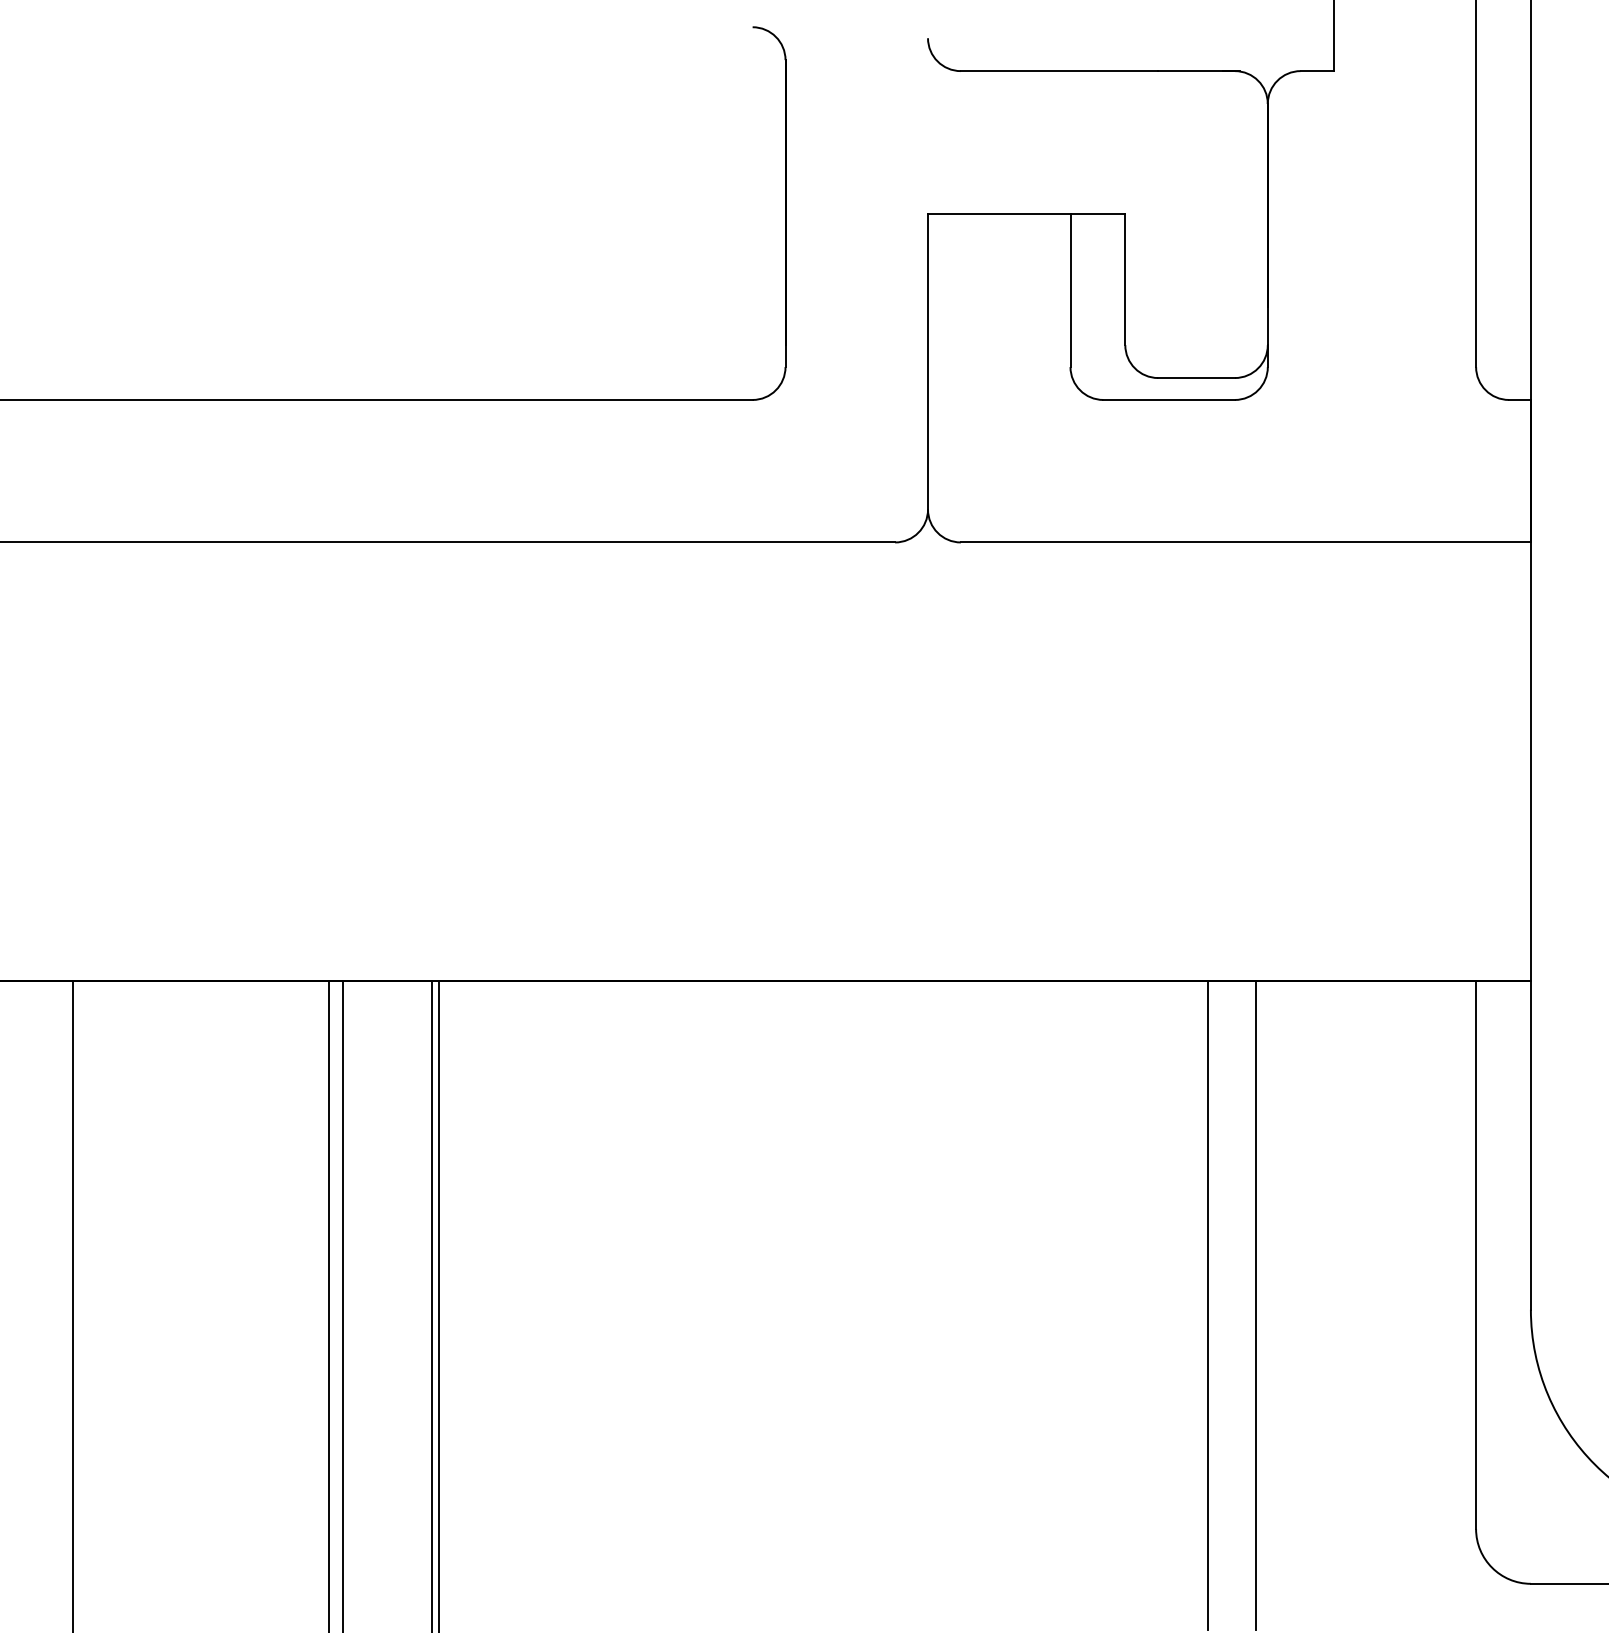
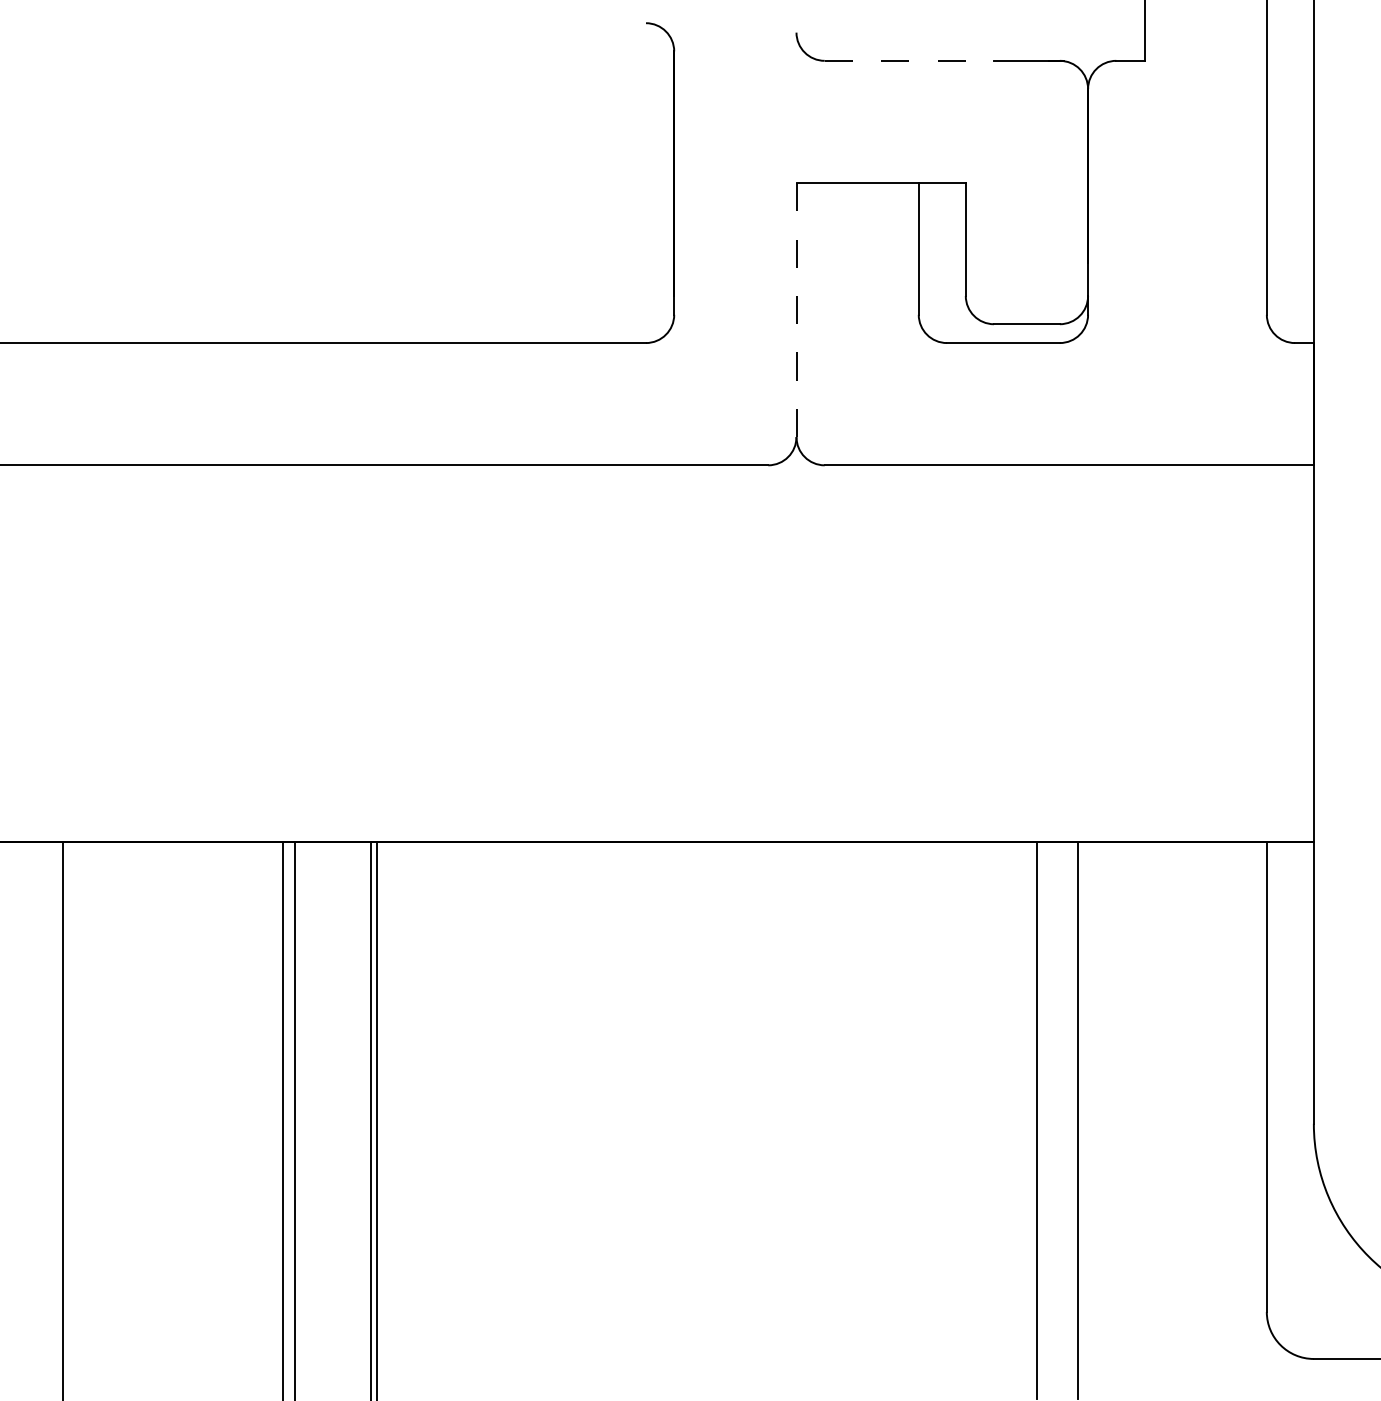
line: (1059, 70) -> (909, 60), solid -> dashed
line: (928, 362) -> (796, 310), solid -> dashed

